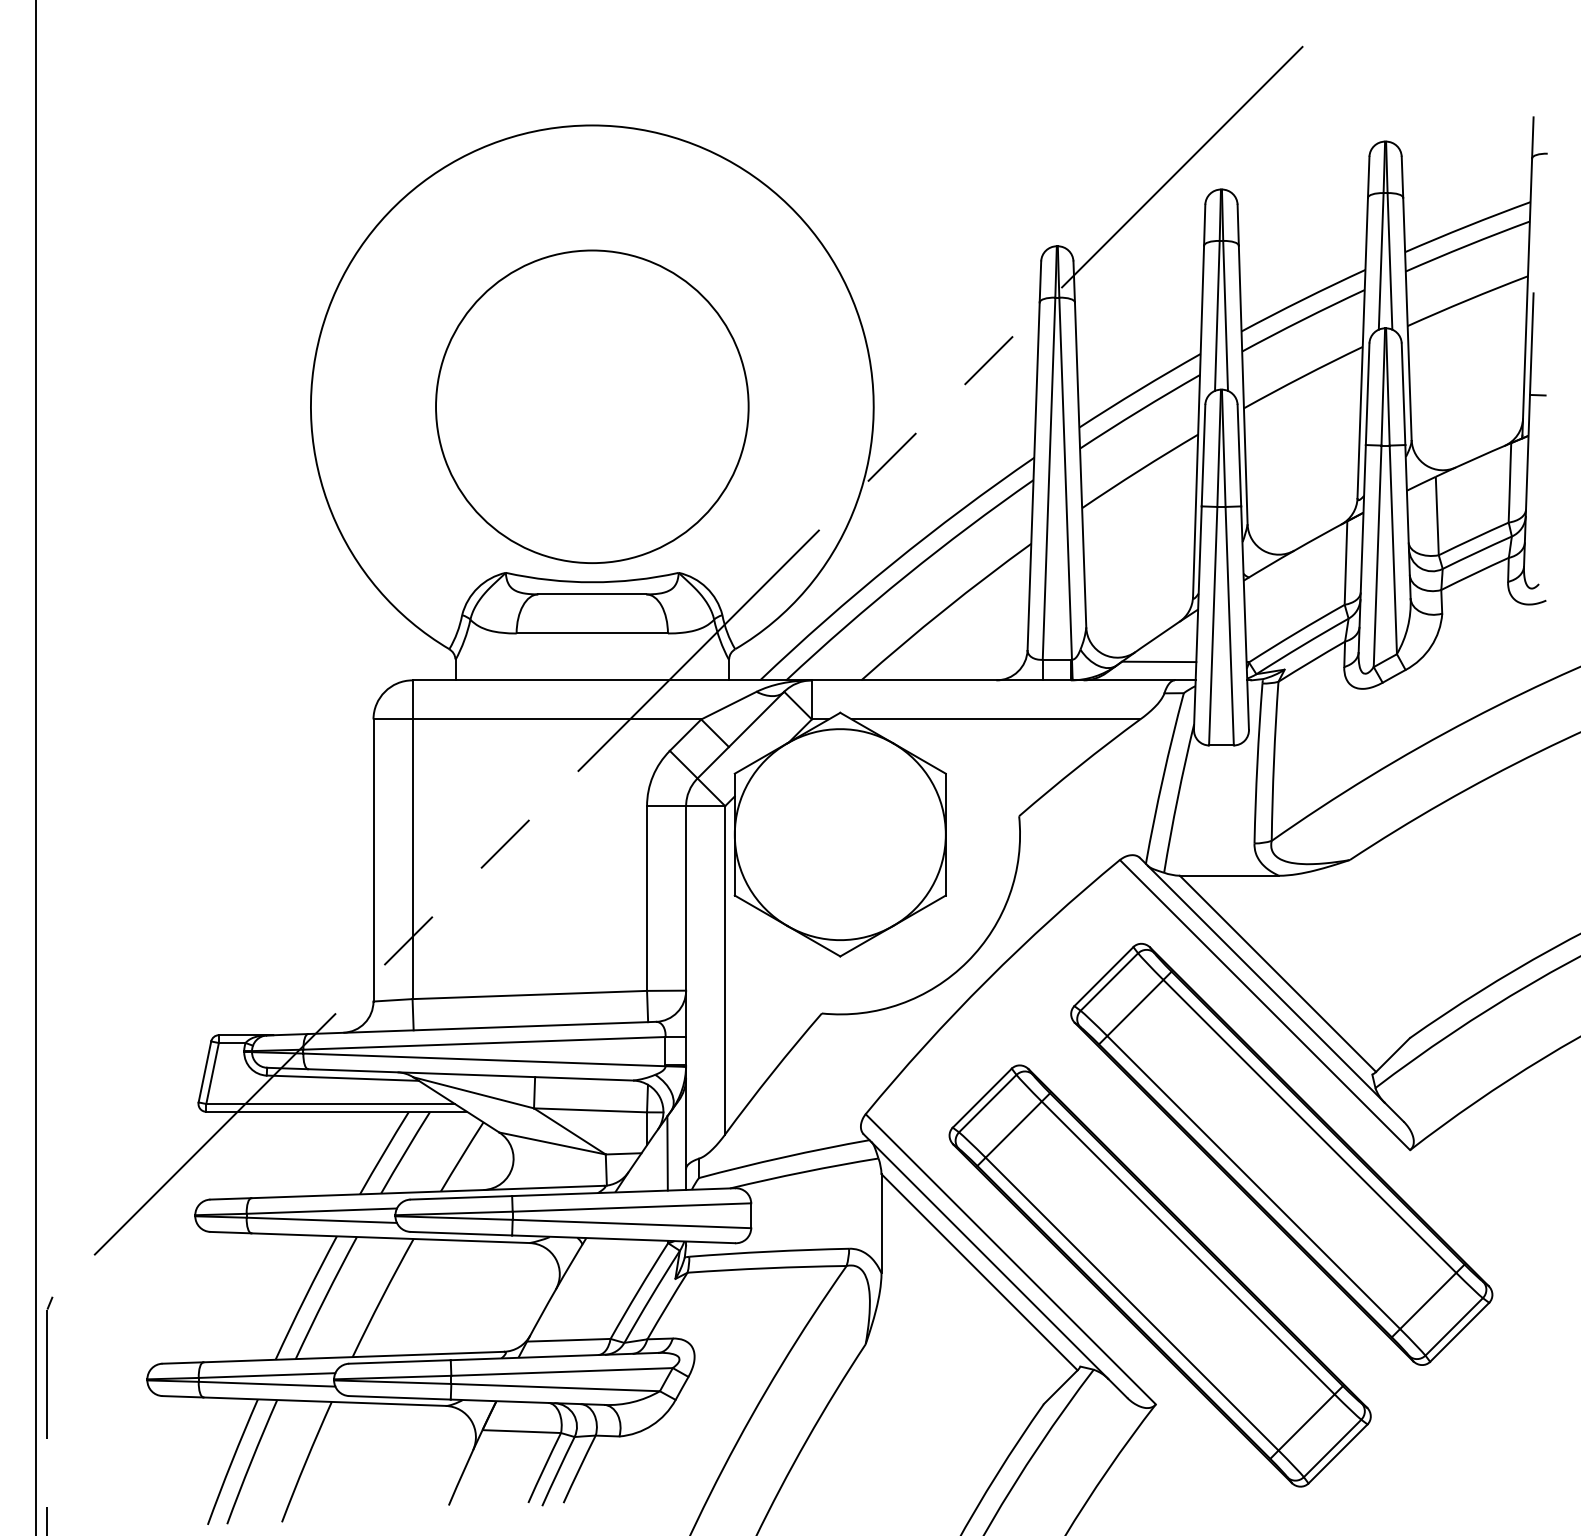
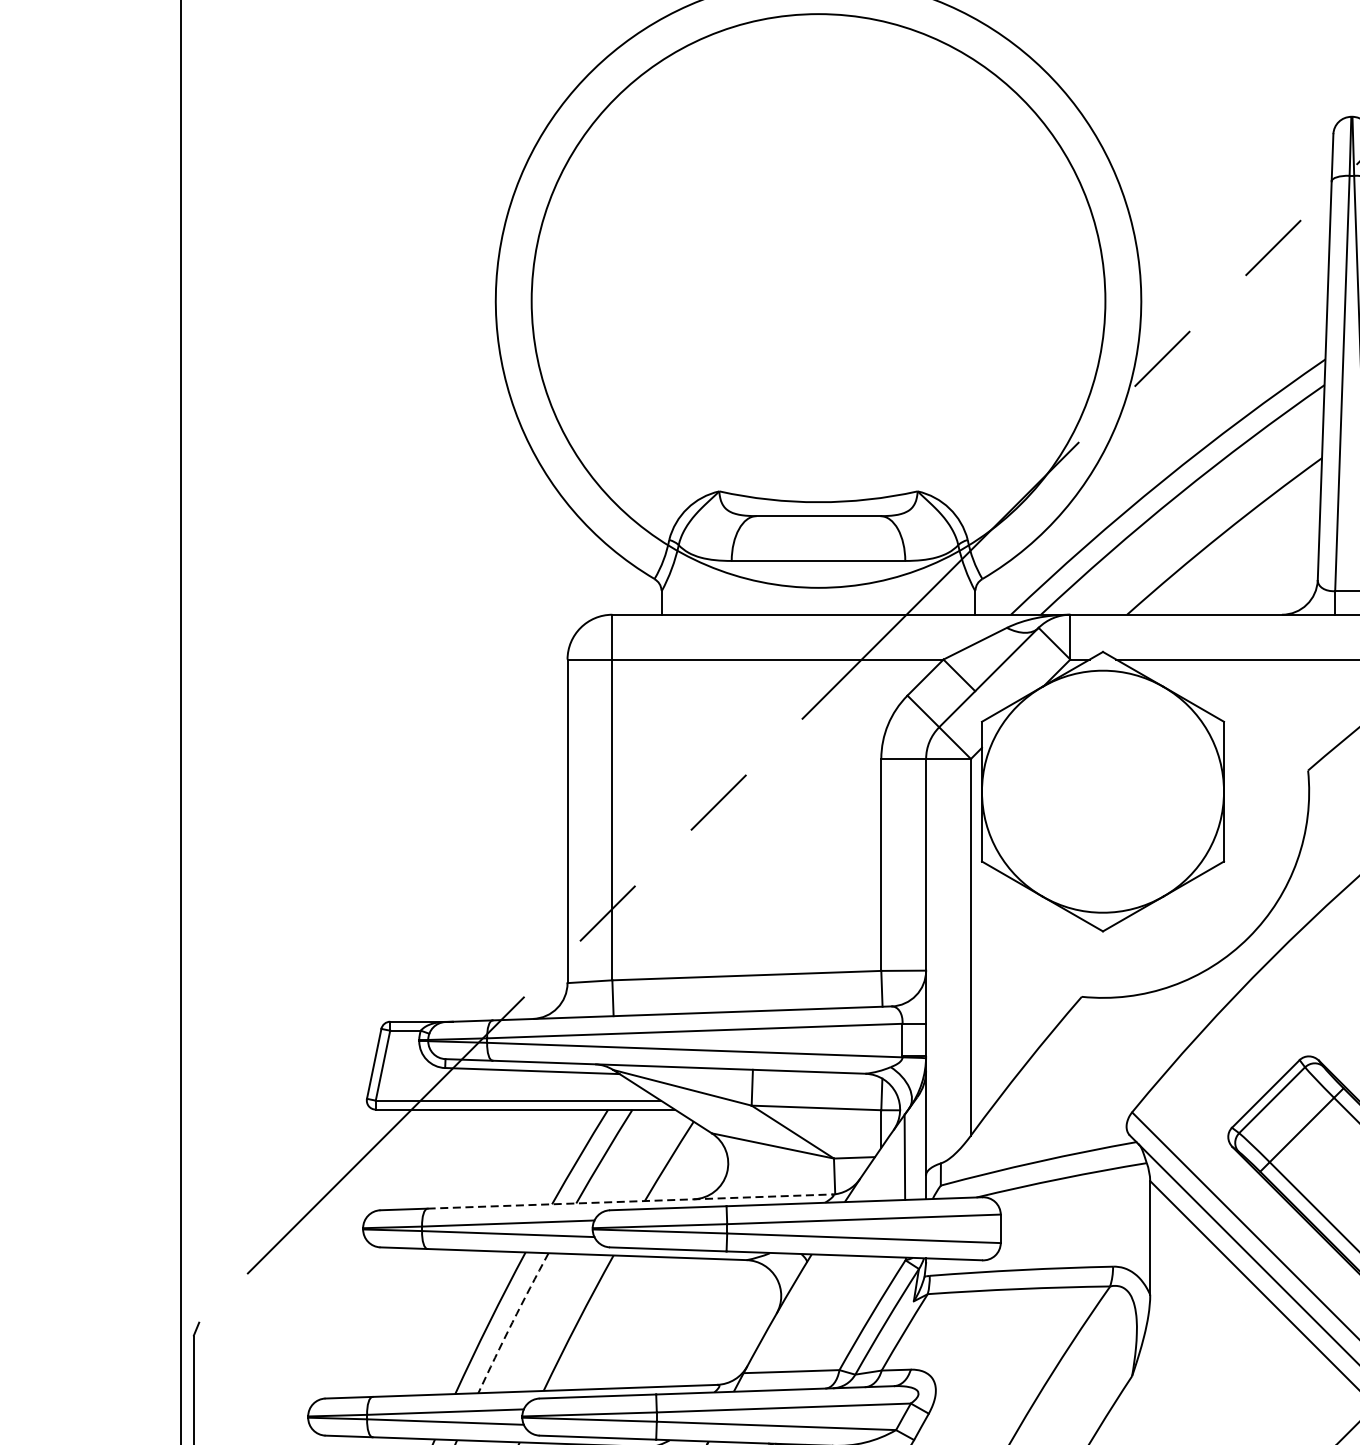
circle: (592, 406) -> (818, 300), size x1.6
line: (428, 1191) -> (630, 1201), solid -> dashed
arc: (325, 1297) -> (512, 1322), solid -> dashed

